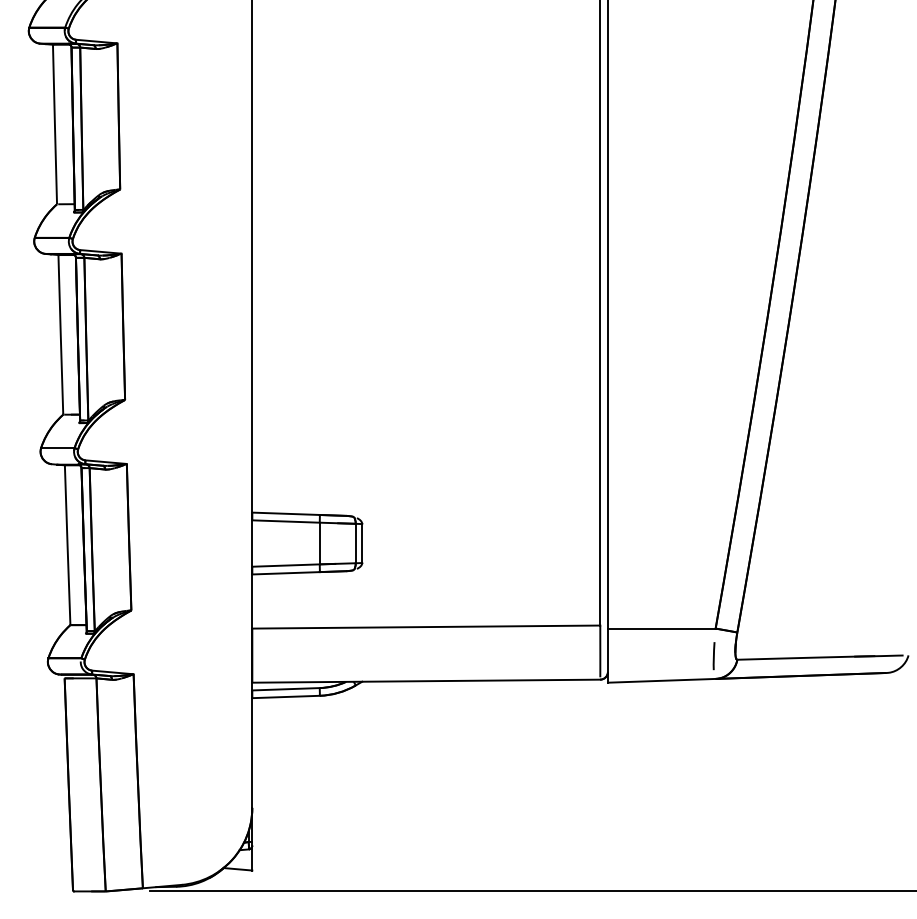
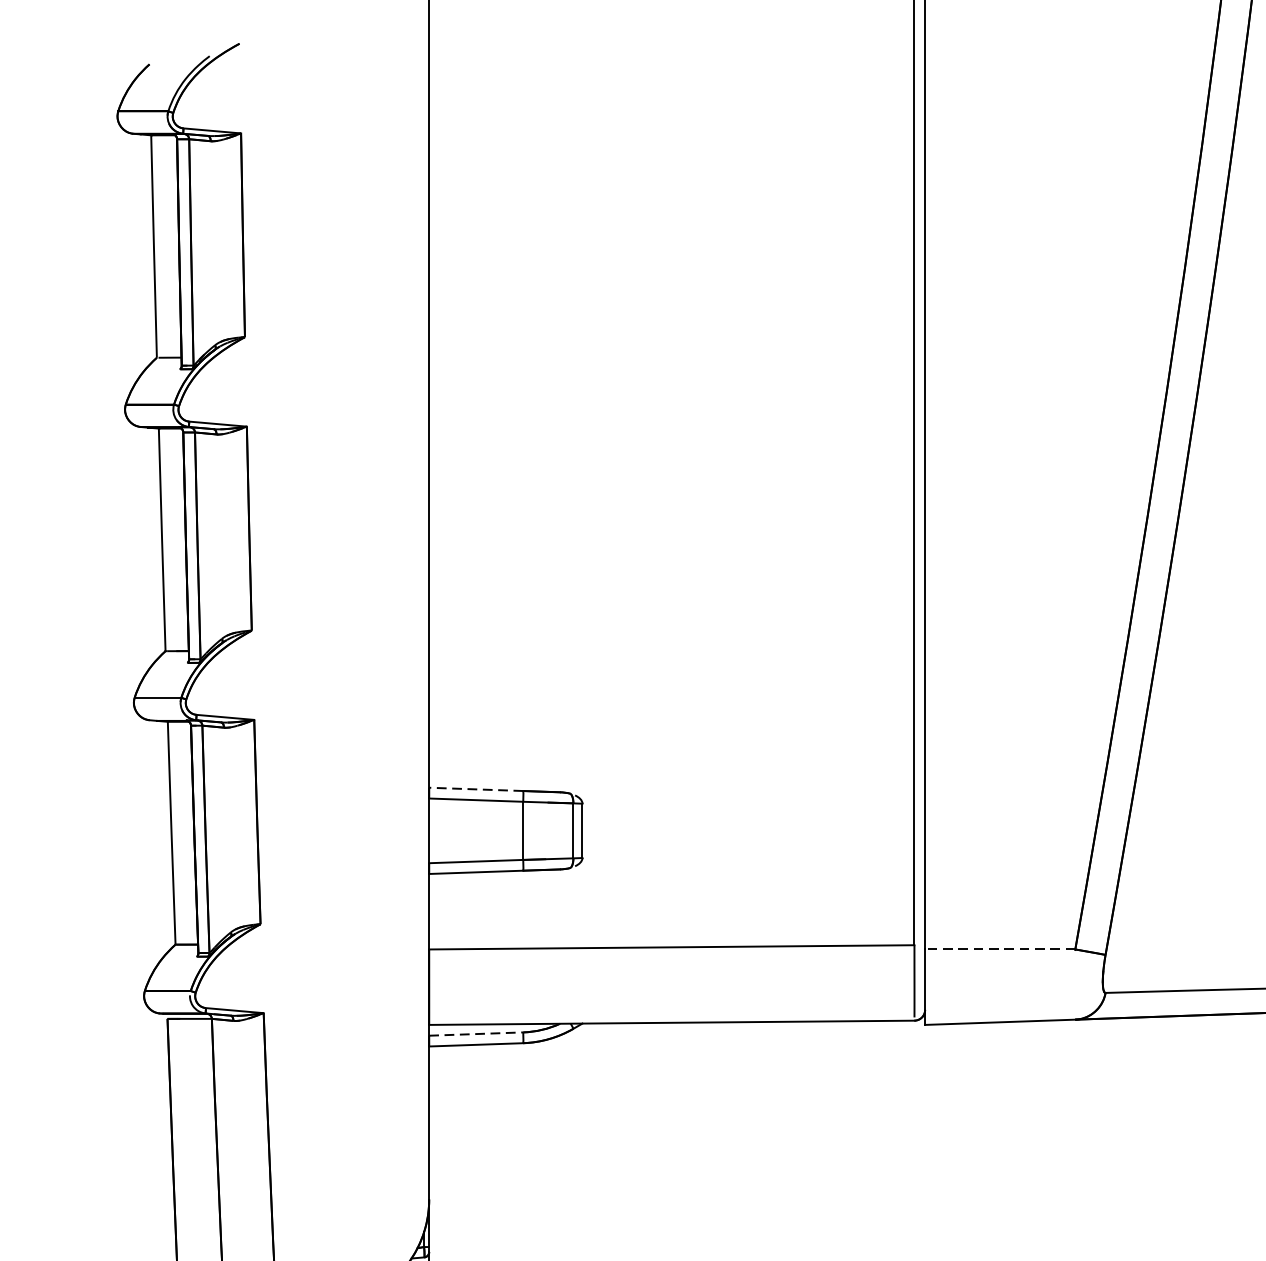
line: (286, 513) -> (476, 788), solid -> dashed
line: (661, 628) -> (999, 949), solid -> dashed
line: (713, 656) -> (1072, 988), removed
line: (286, 689) -> (476, 1034), solid -> dashed

